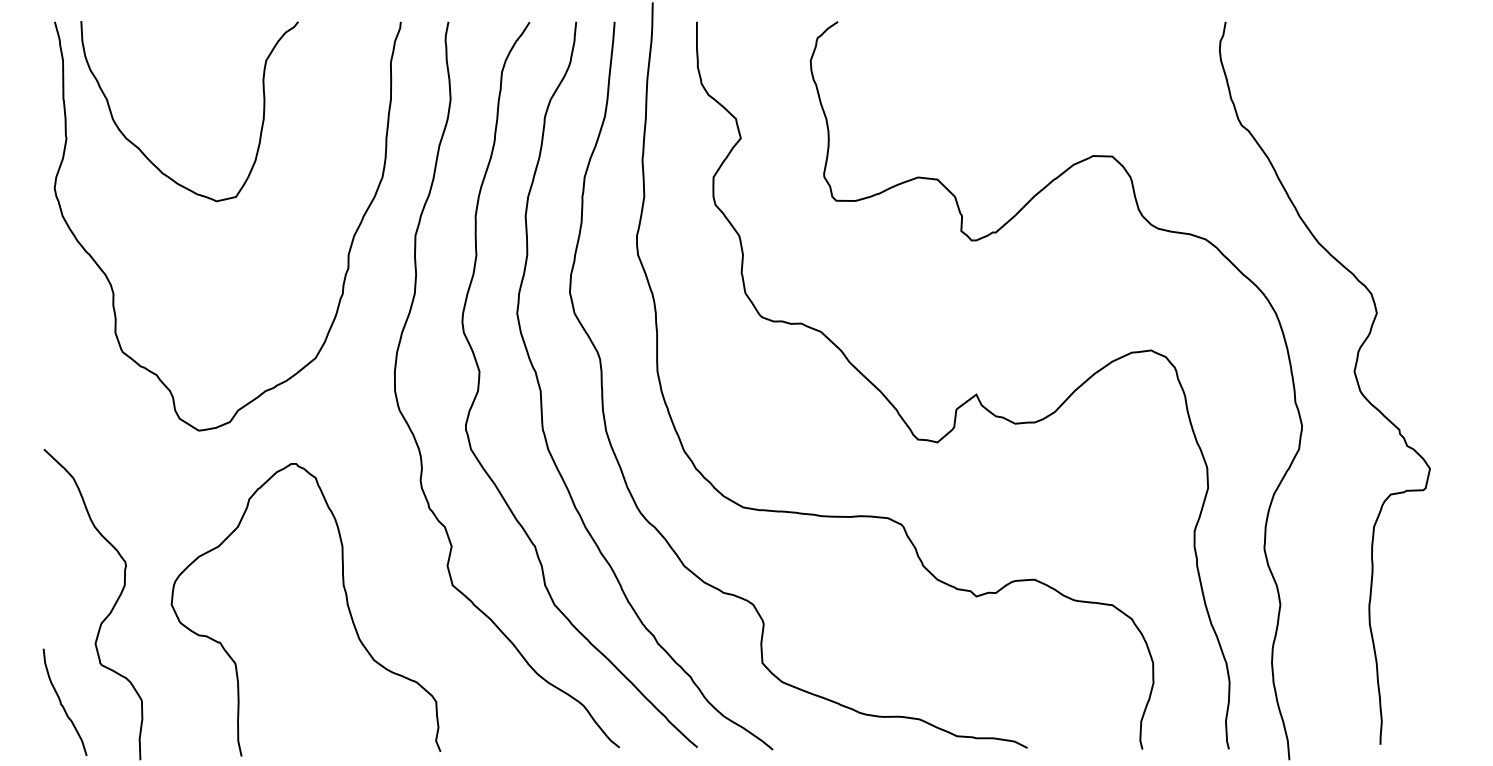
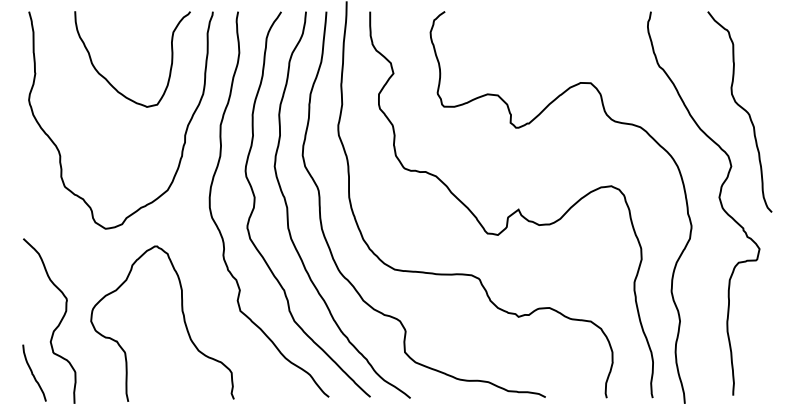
curve: (145, 153) -> (109, 81), moved
curve: (1396, 204) -> (741, 108), added

